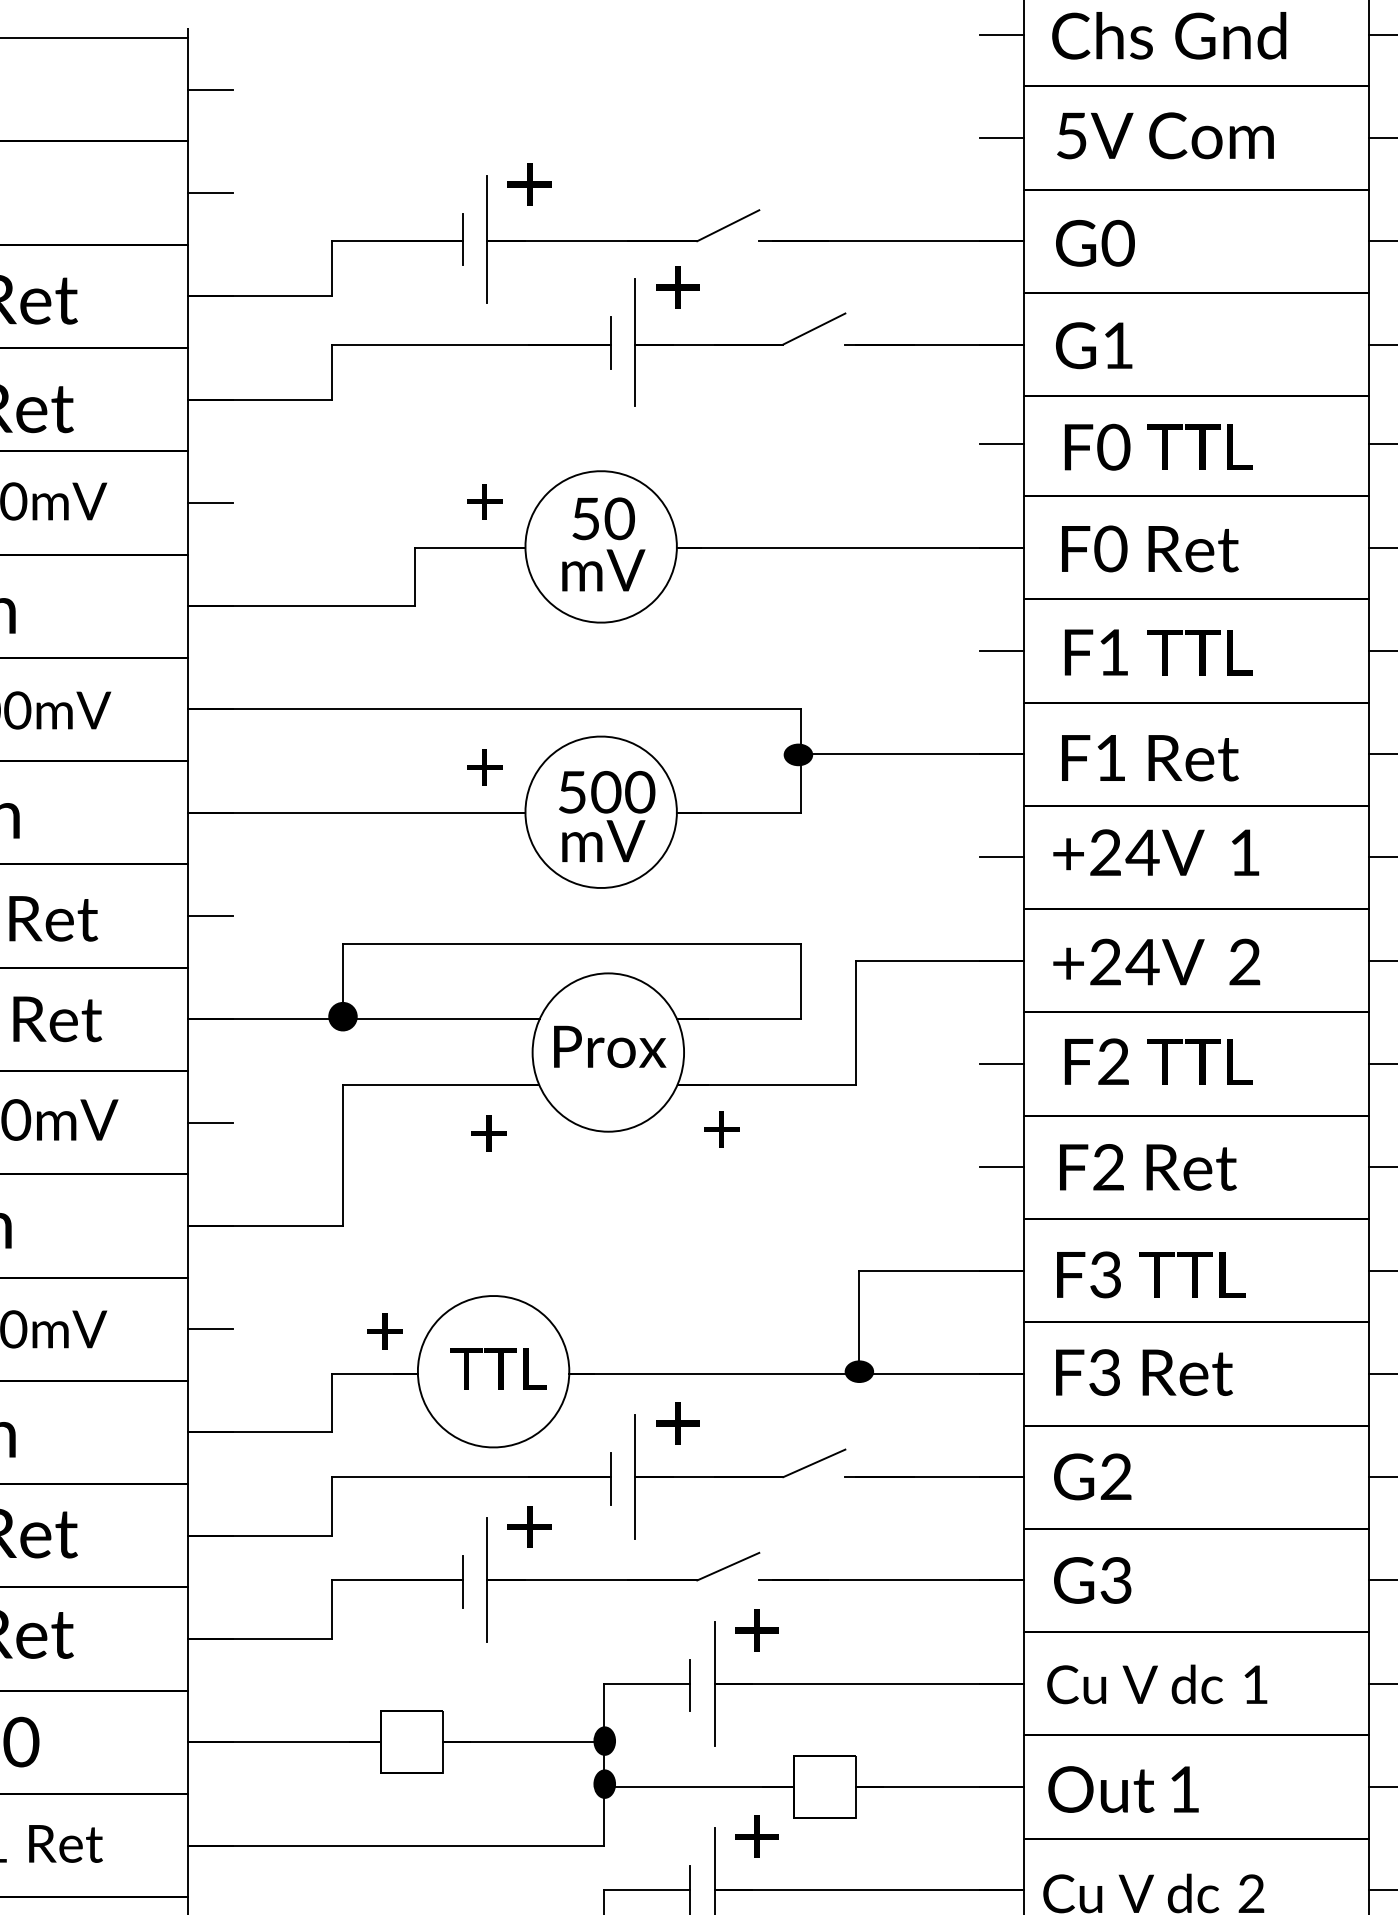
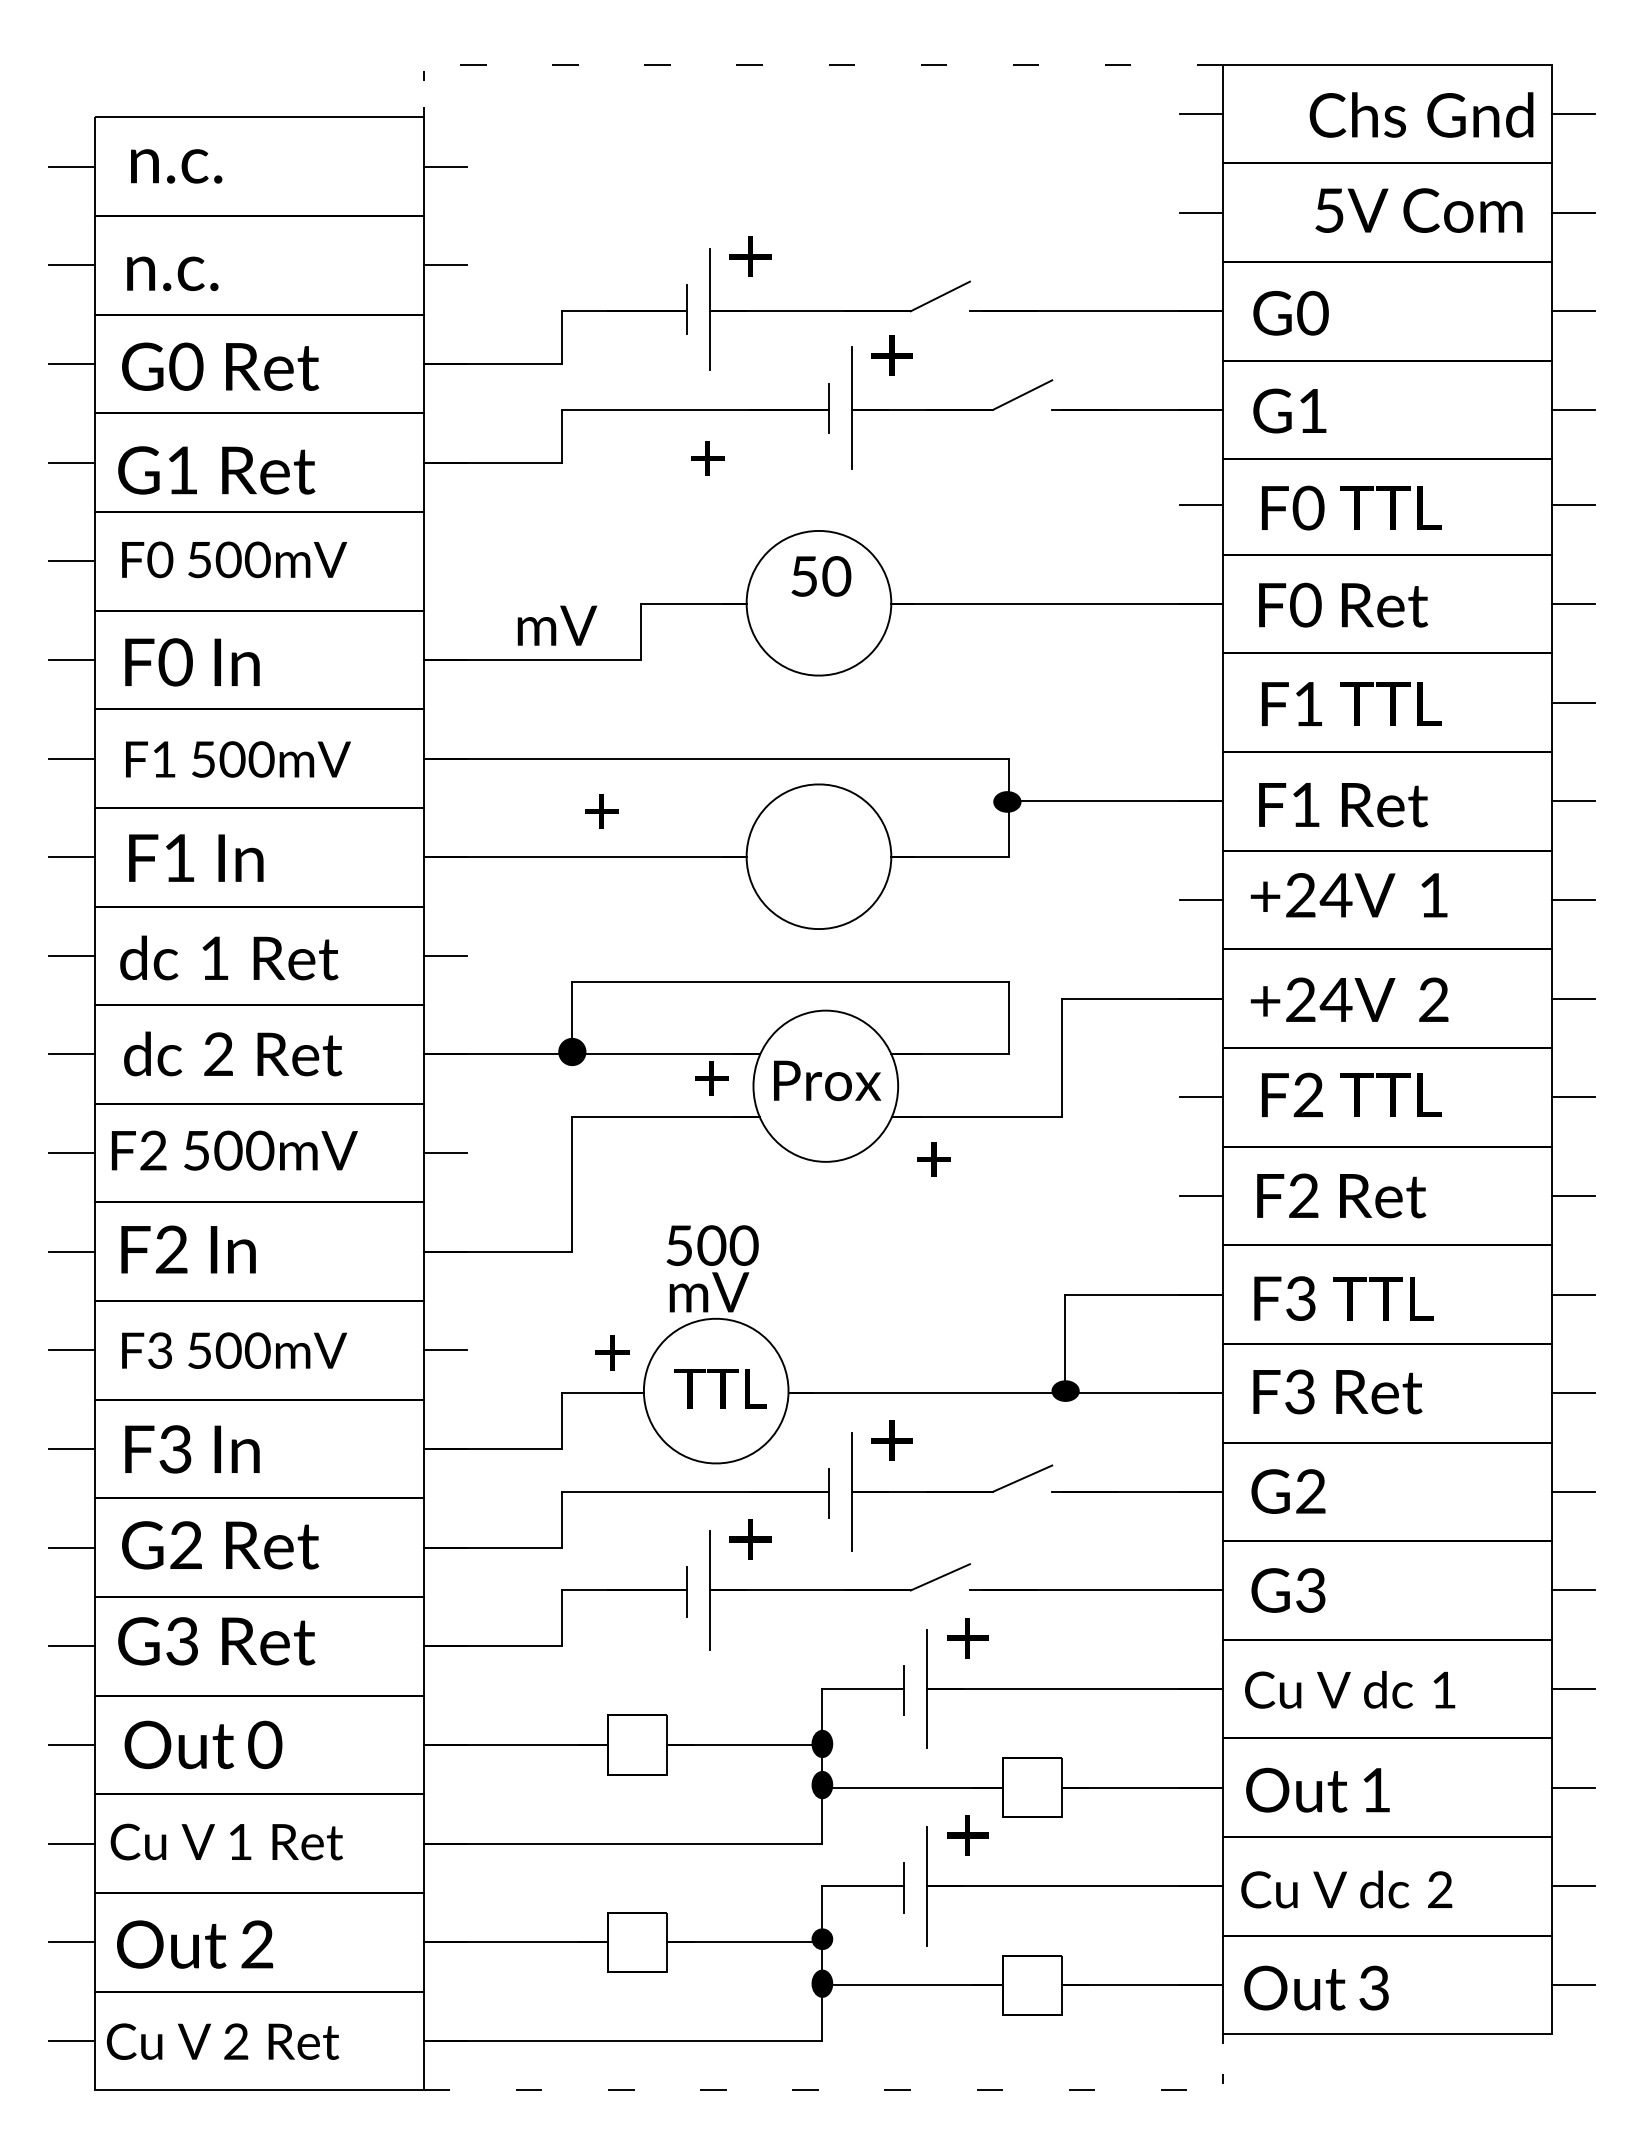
text: (1169, 35) -> (1421, 114), moved
text: (1164, 135) -> (1418, 210), moved
text: (484, 502) -> (707, 458), moved
line: (210, 503) -> (445, 561), removed
text: (603, 570) -> (557, 625), moved
line: (1001, 650) -> (1201, 702), removed
text: (484, 767) -> (601, 811), moved
text: (606, 816) -> (712, 1268), moved
text: (488, 1133) -> (711, 1078), moved

